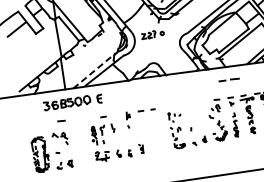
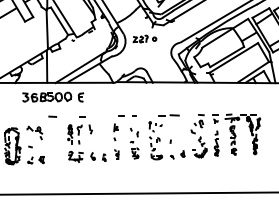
line: (94, 70) -> (79, 67), dashed -> solid
line: (229, 79) -> (169, 115), moved
line: (61, 120) -> (52, 116), moved
part: (128, 120) -> (115, 132), moved
part: (156, 135) -> (134, 143), added

